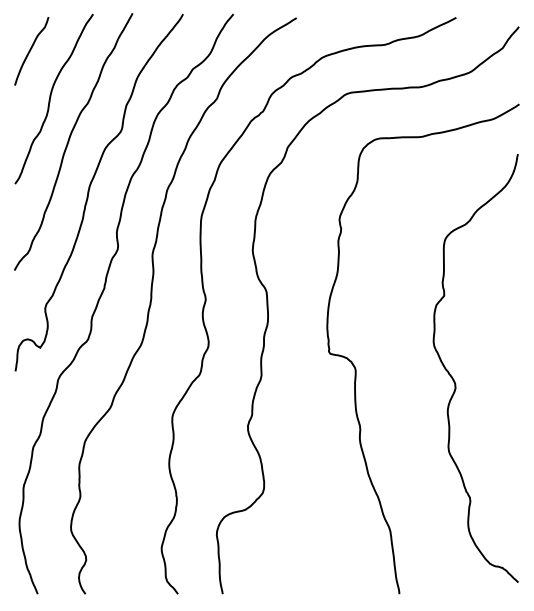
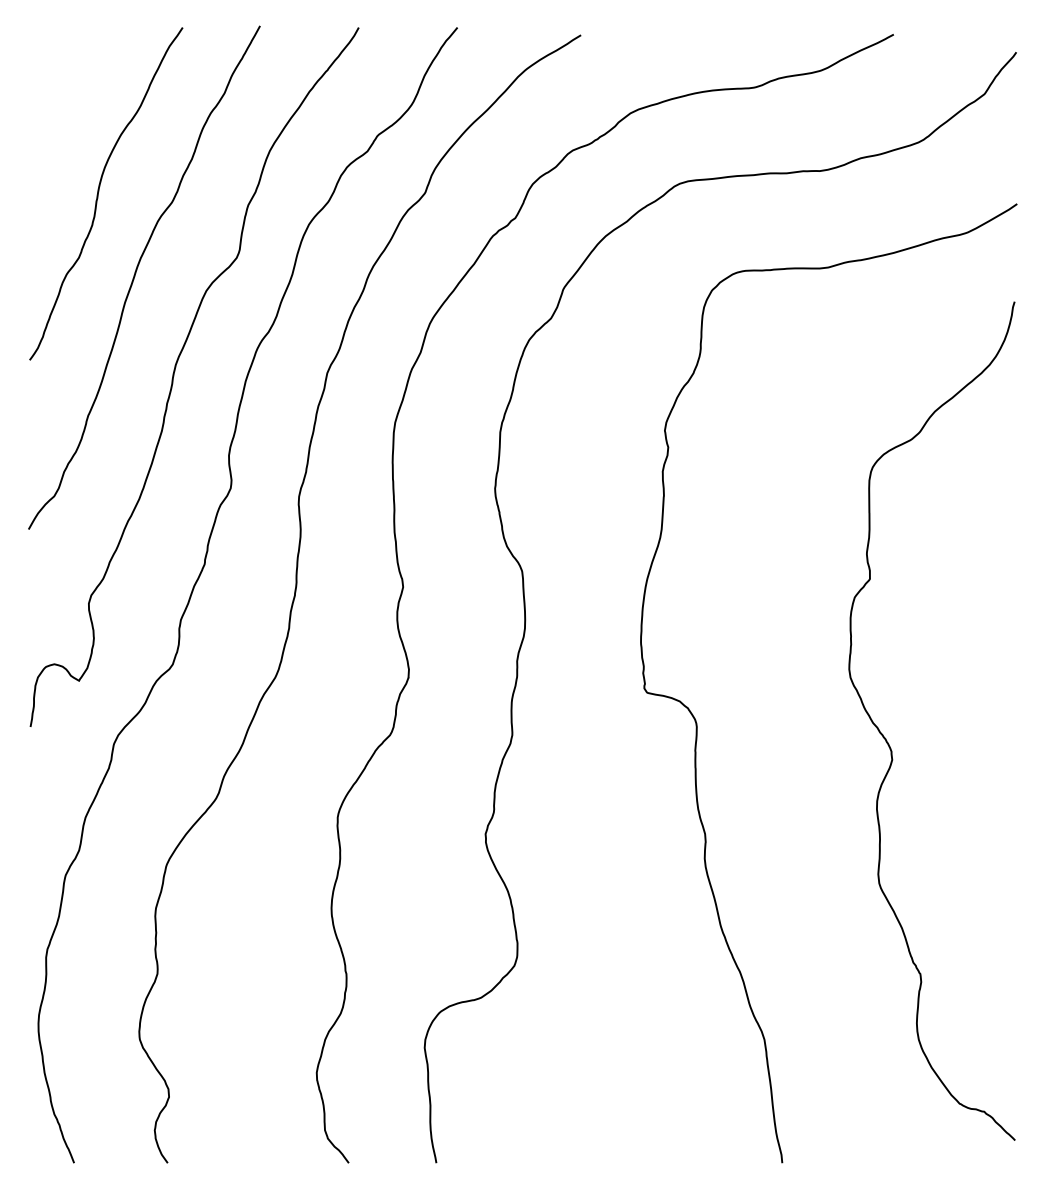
curve: (31, 50) -> (61, 98), removed

